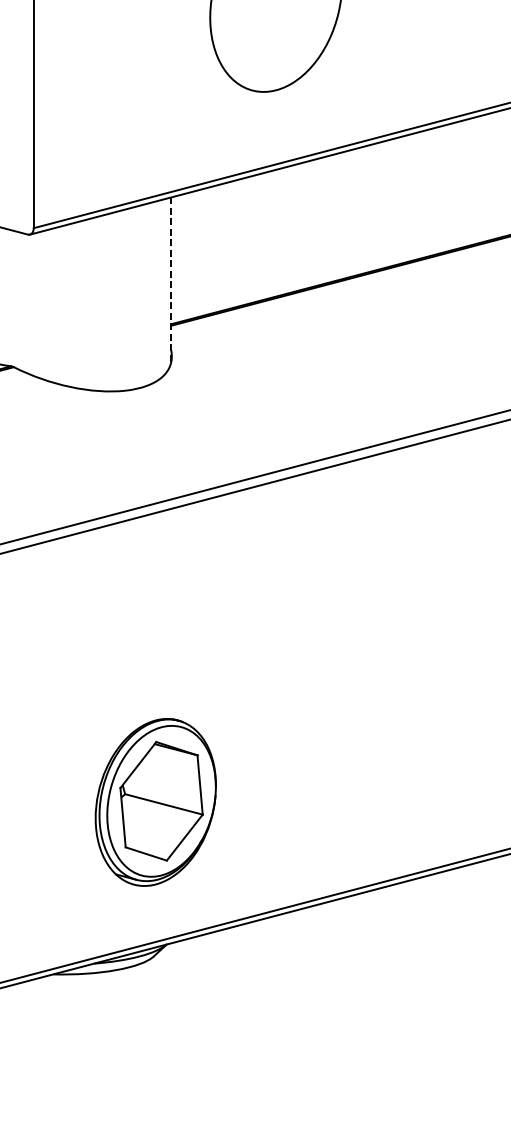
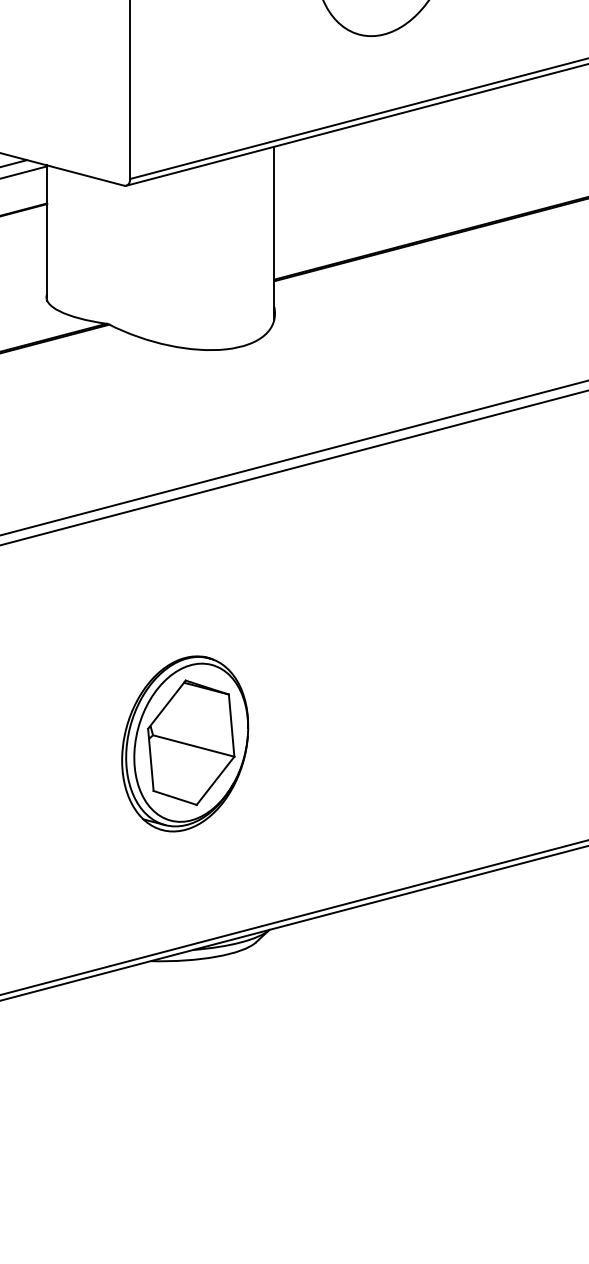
line: (171, 280) -> (274, 233), dashed -> solid
part: (156, 802) -> (185, 743), moved

